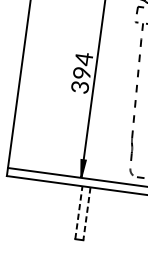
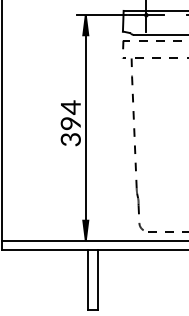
line: (79, 212) -> (88, 279), dashed -> solid
line: (86, 214) -> (97, 280), dashed -> solid

